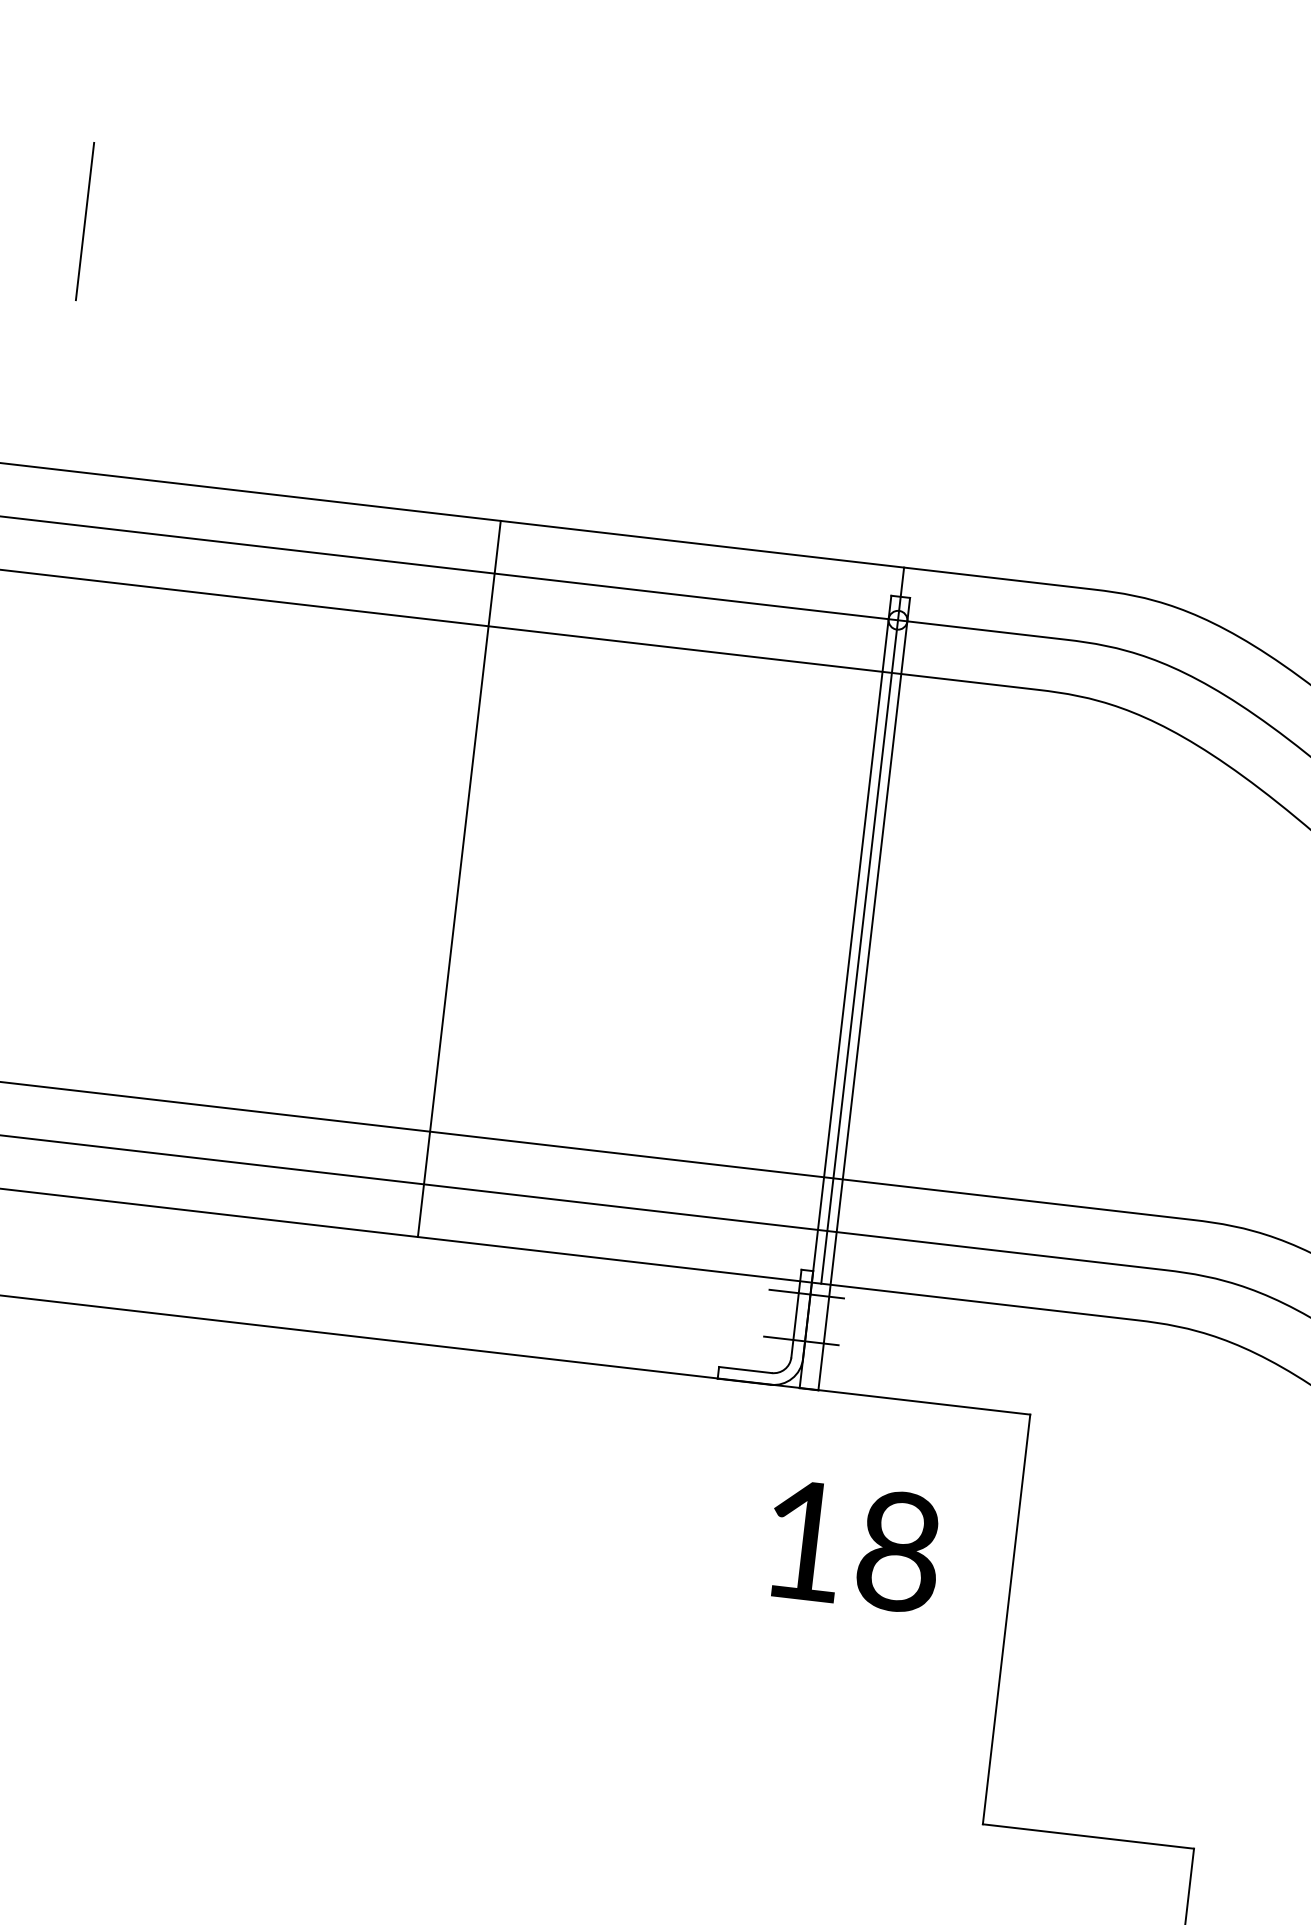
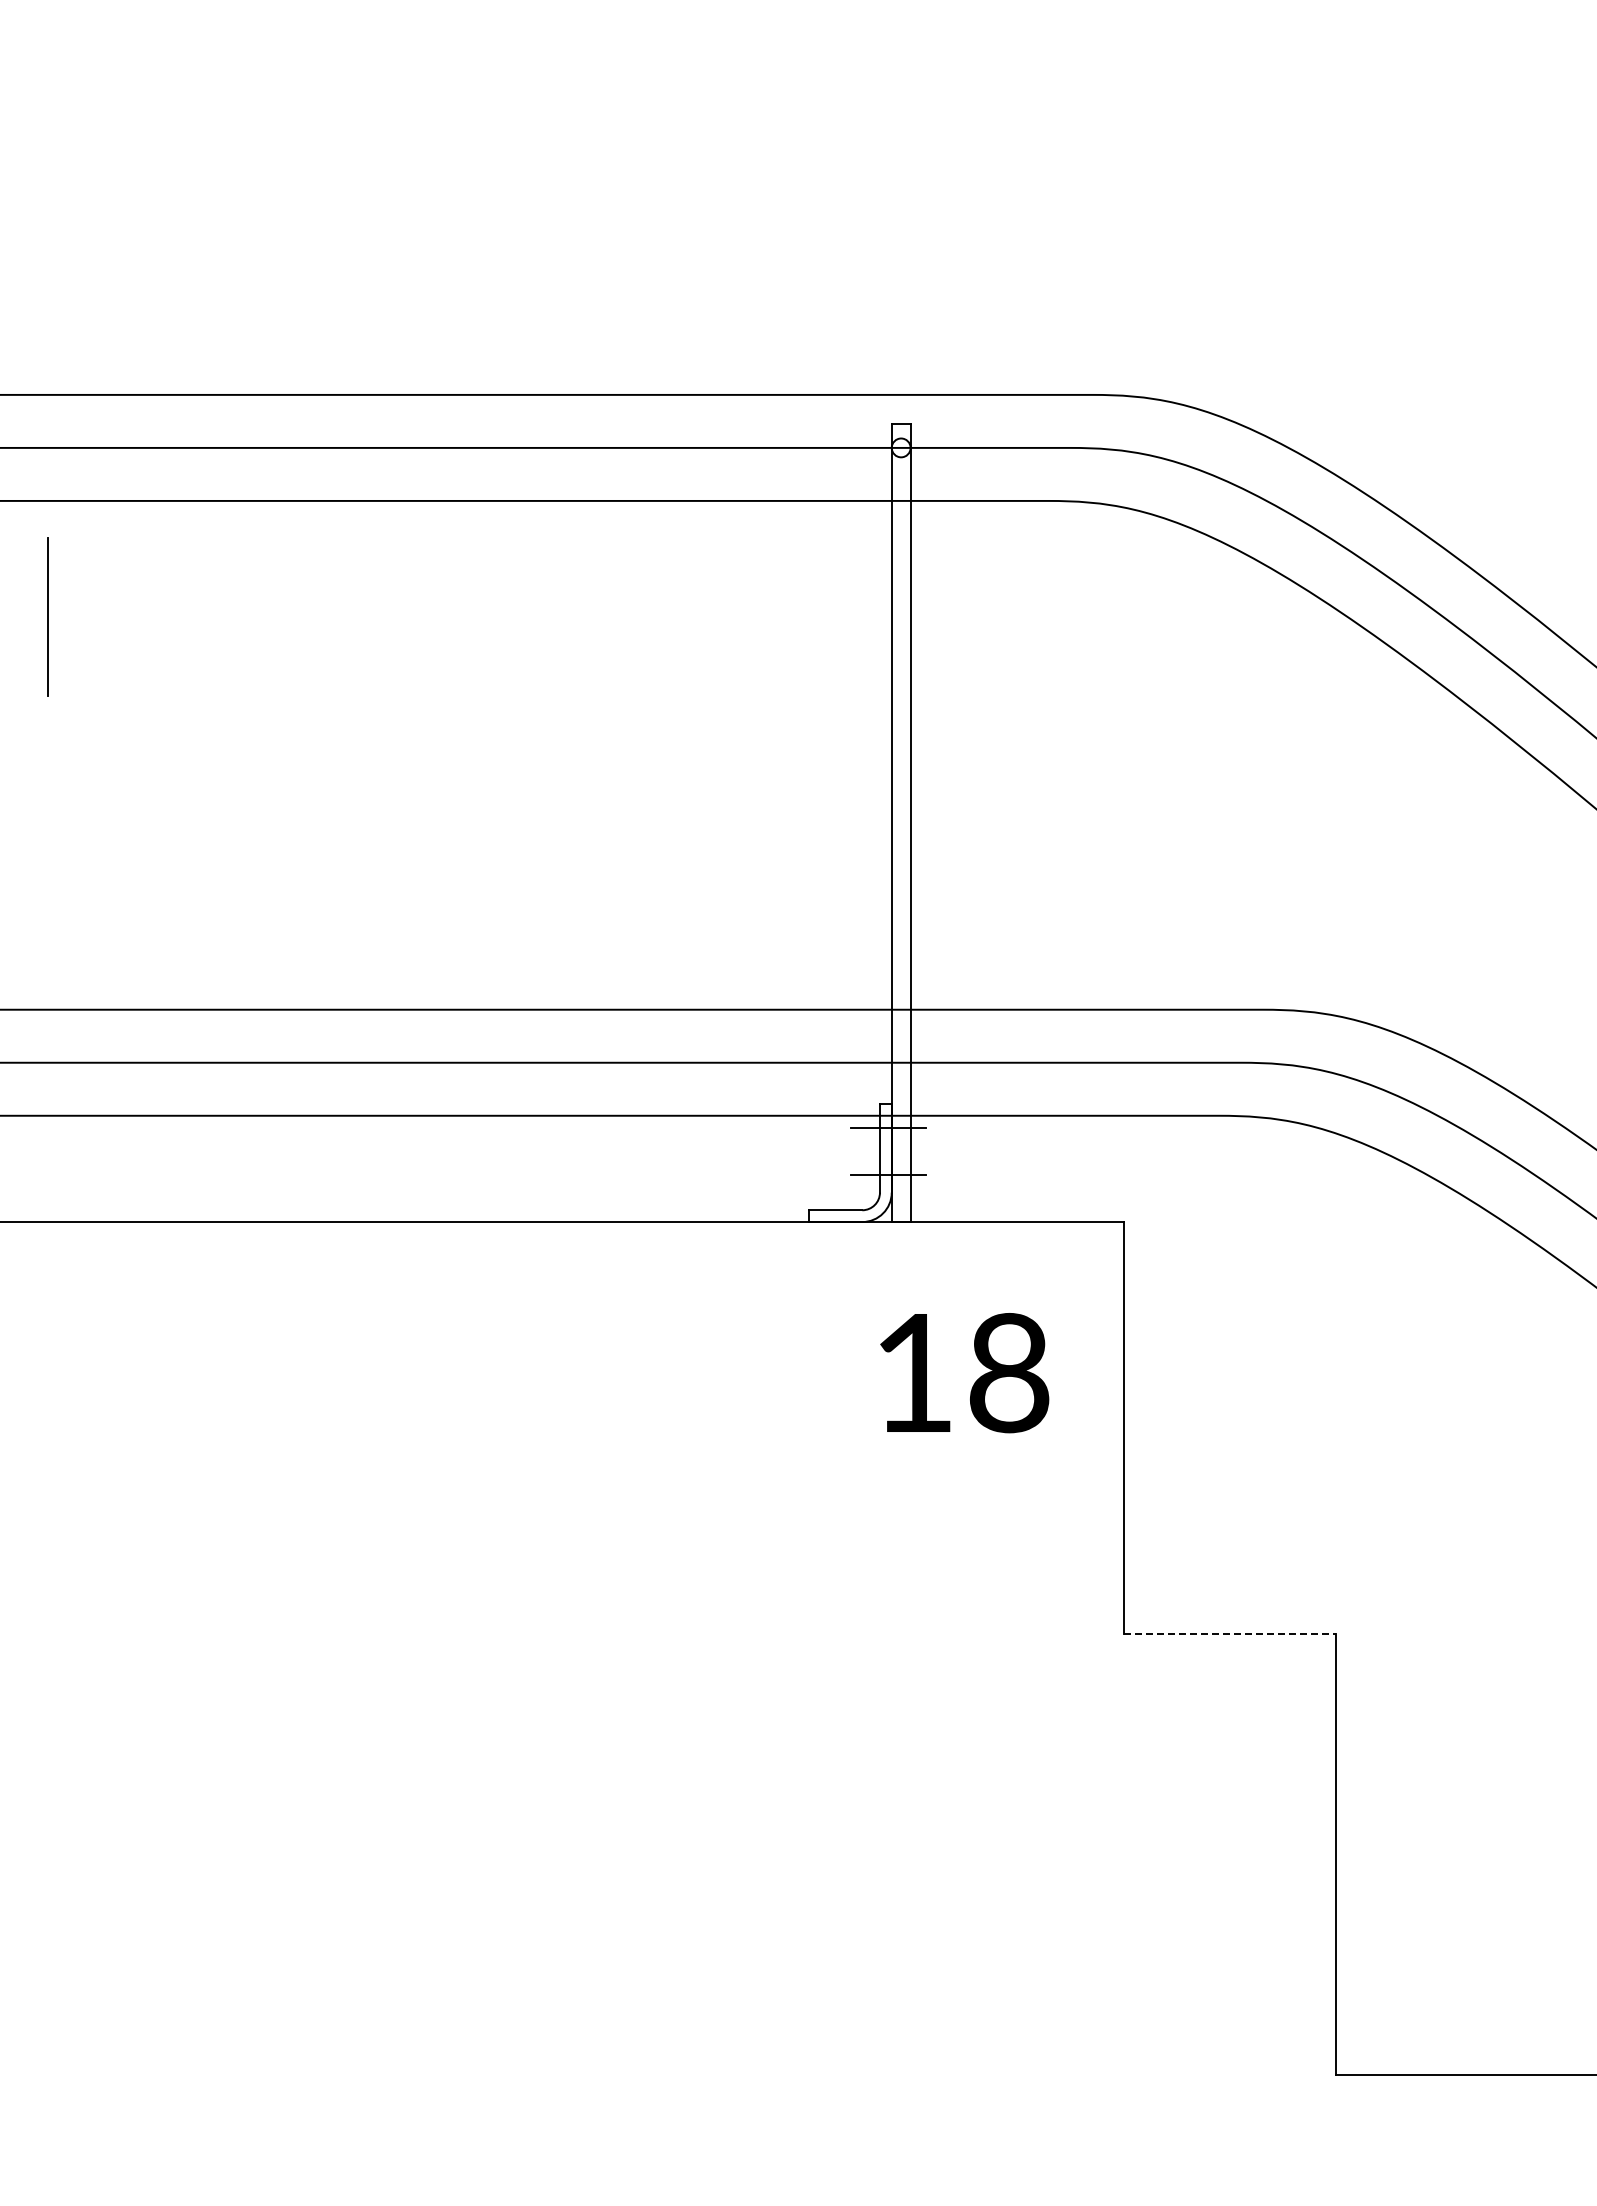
line: (84, 220) -> (47, 616), moved
line: (459, 878) -> (495, 754), removed
line: (863, 924) -> (901, 754), removed
line: (1088, 1836) -> (1230, 1634), solid -> dashed

